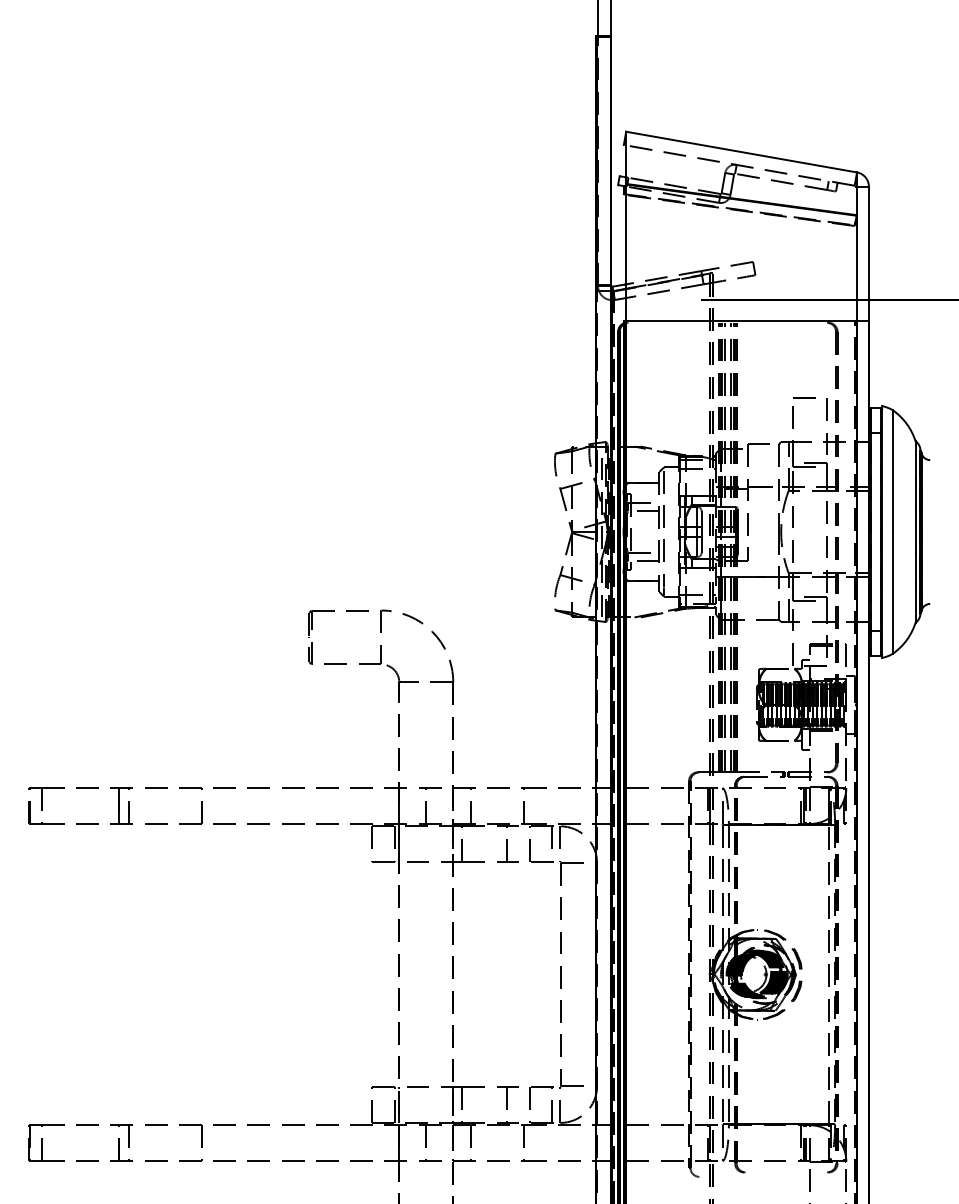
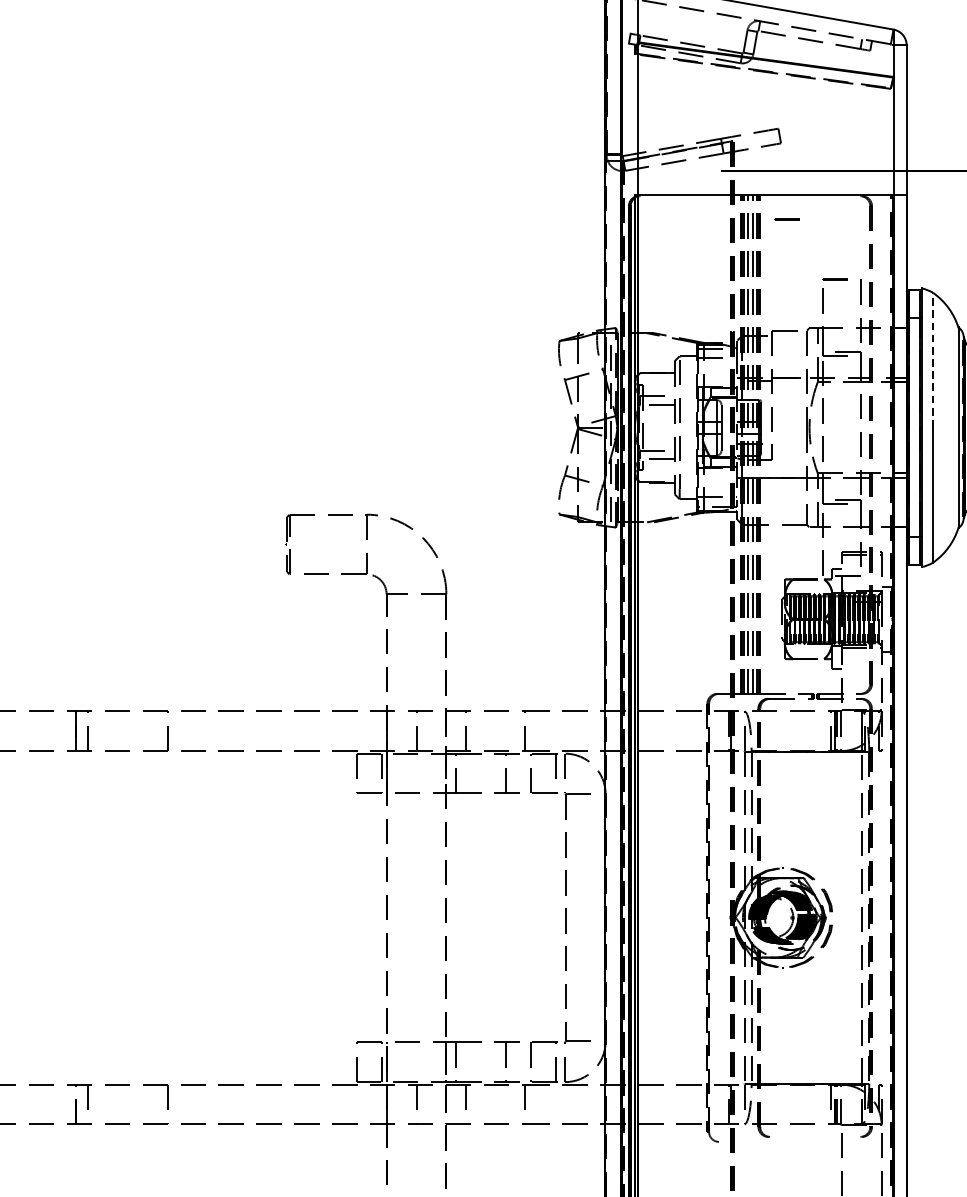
line: (761, 343) -> (787, 218), added
line: (892, 471) -> (932, 360), solid -> dashed

